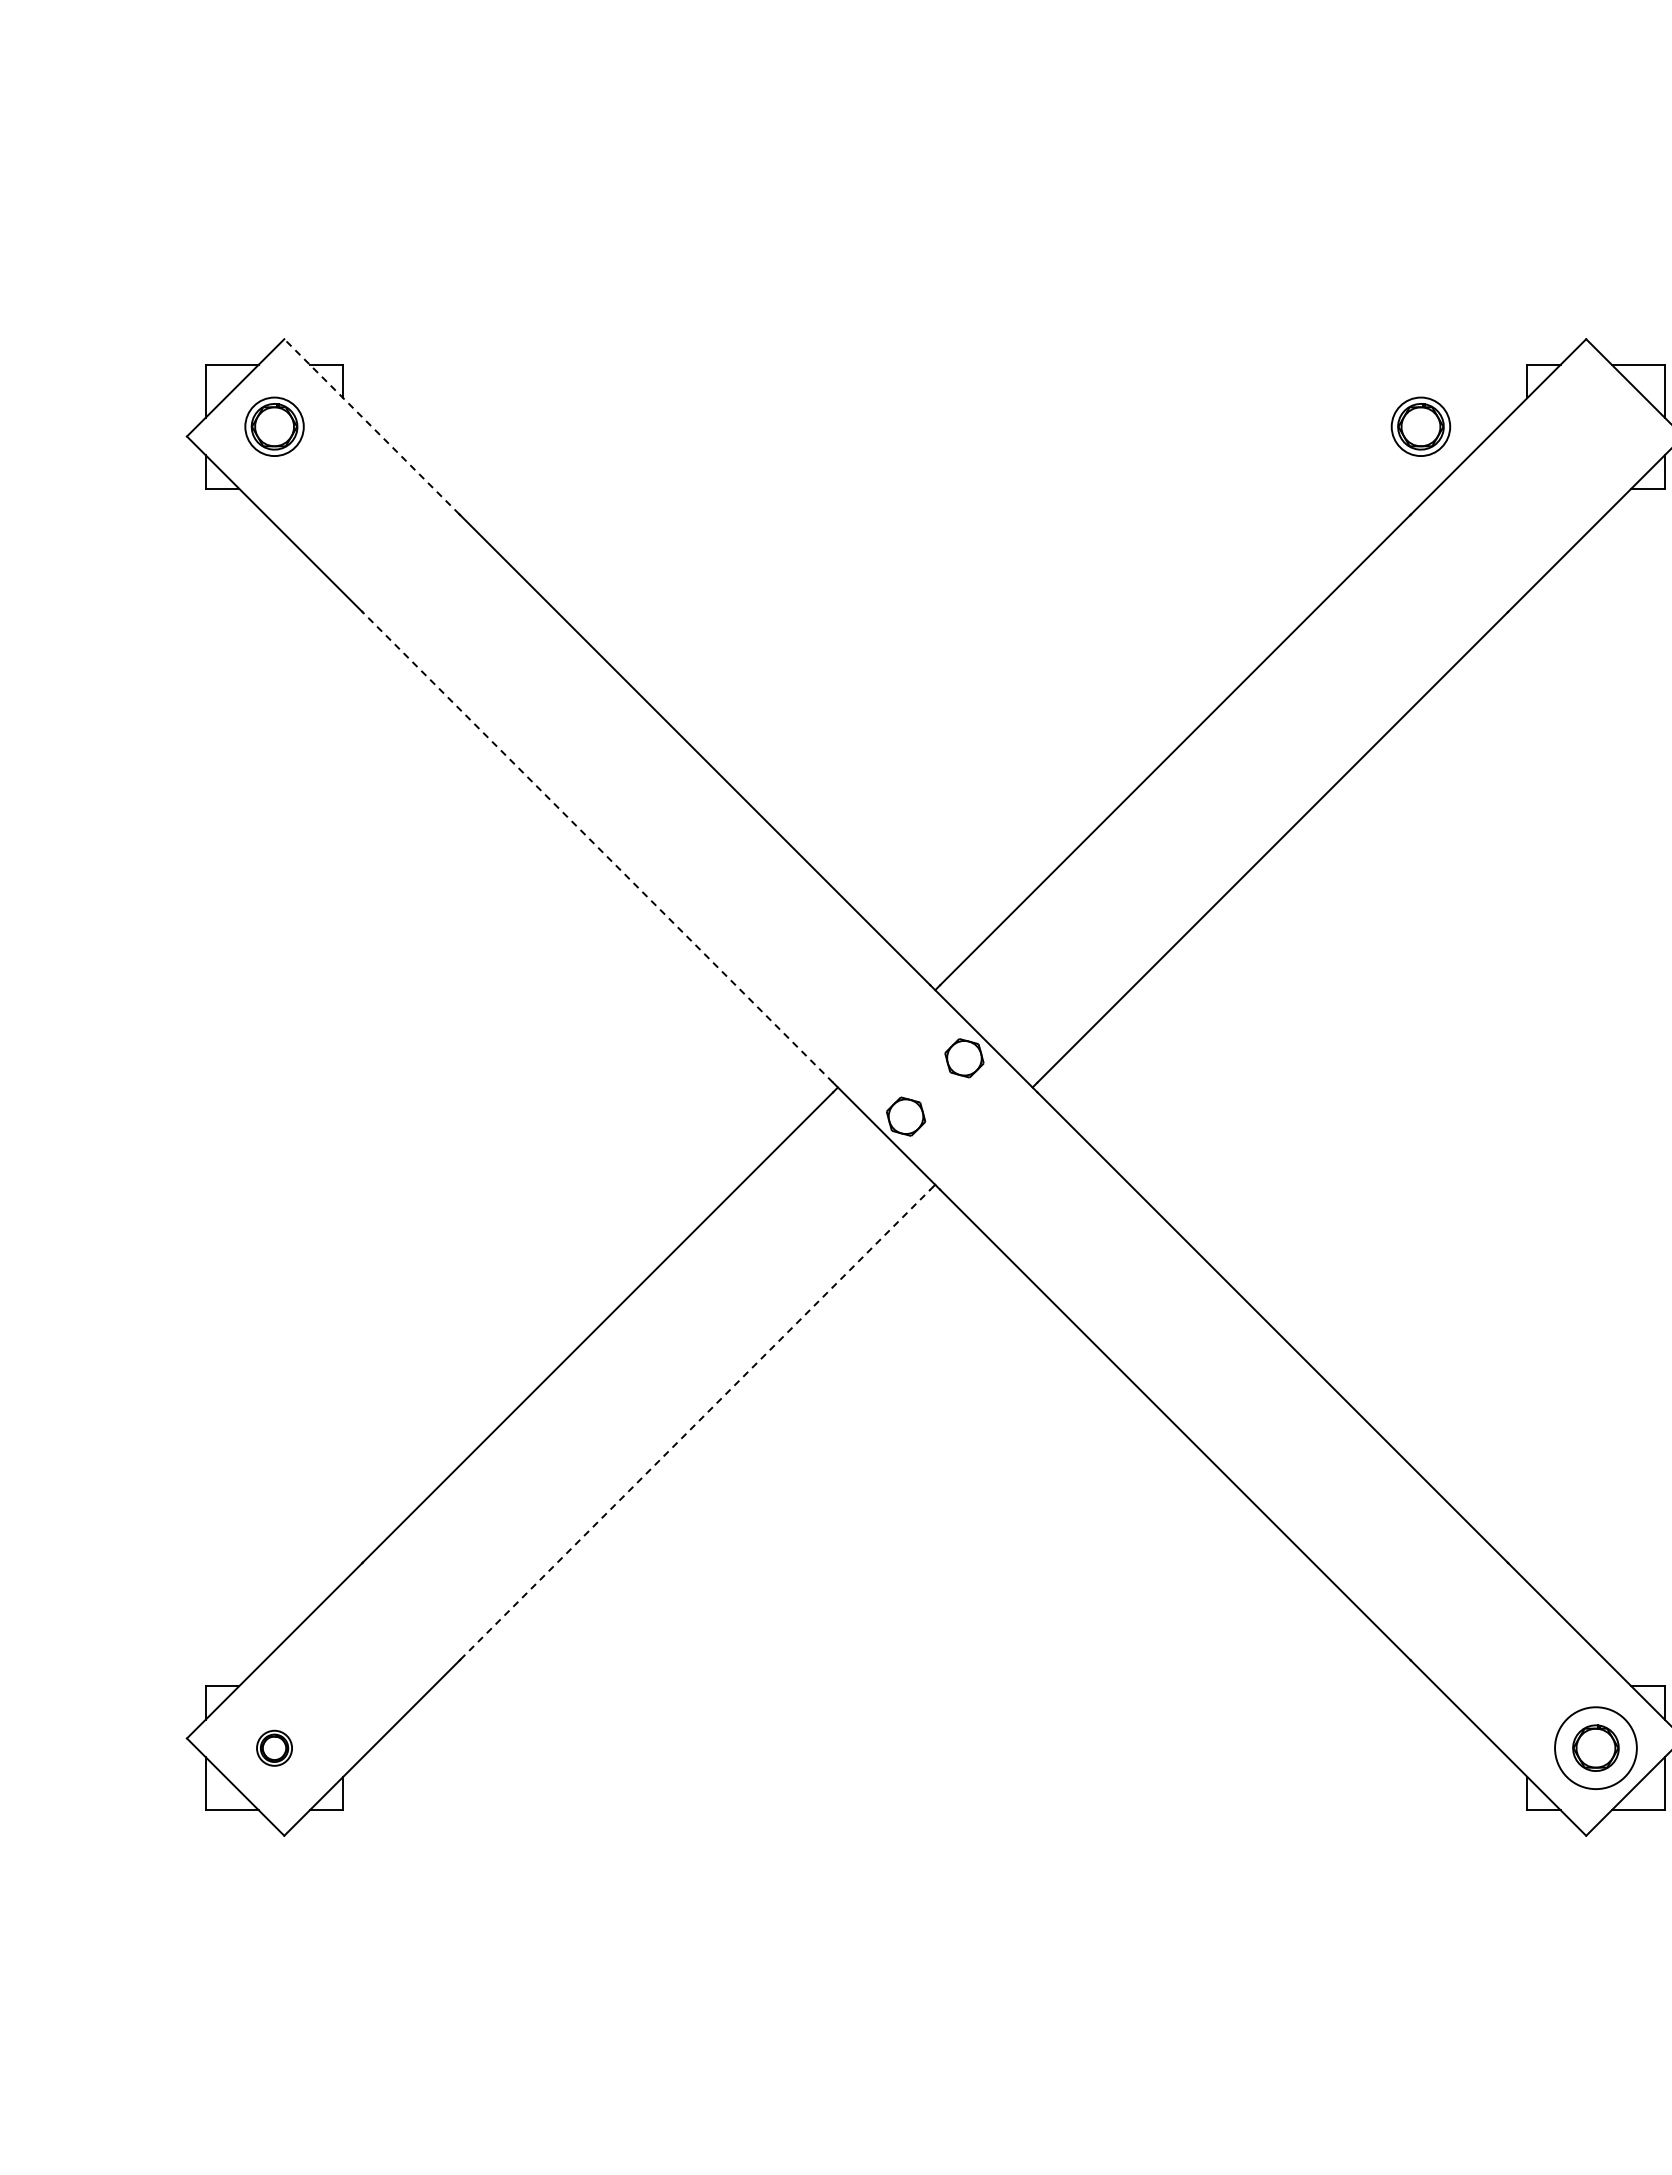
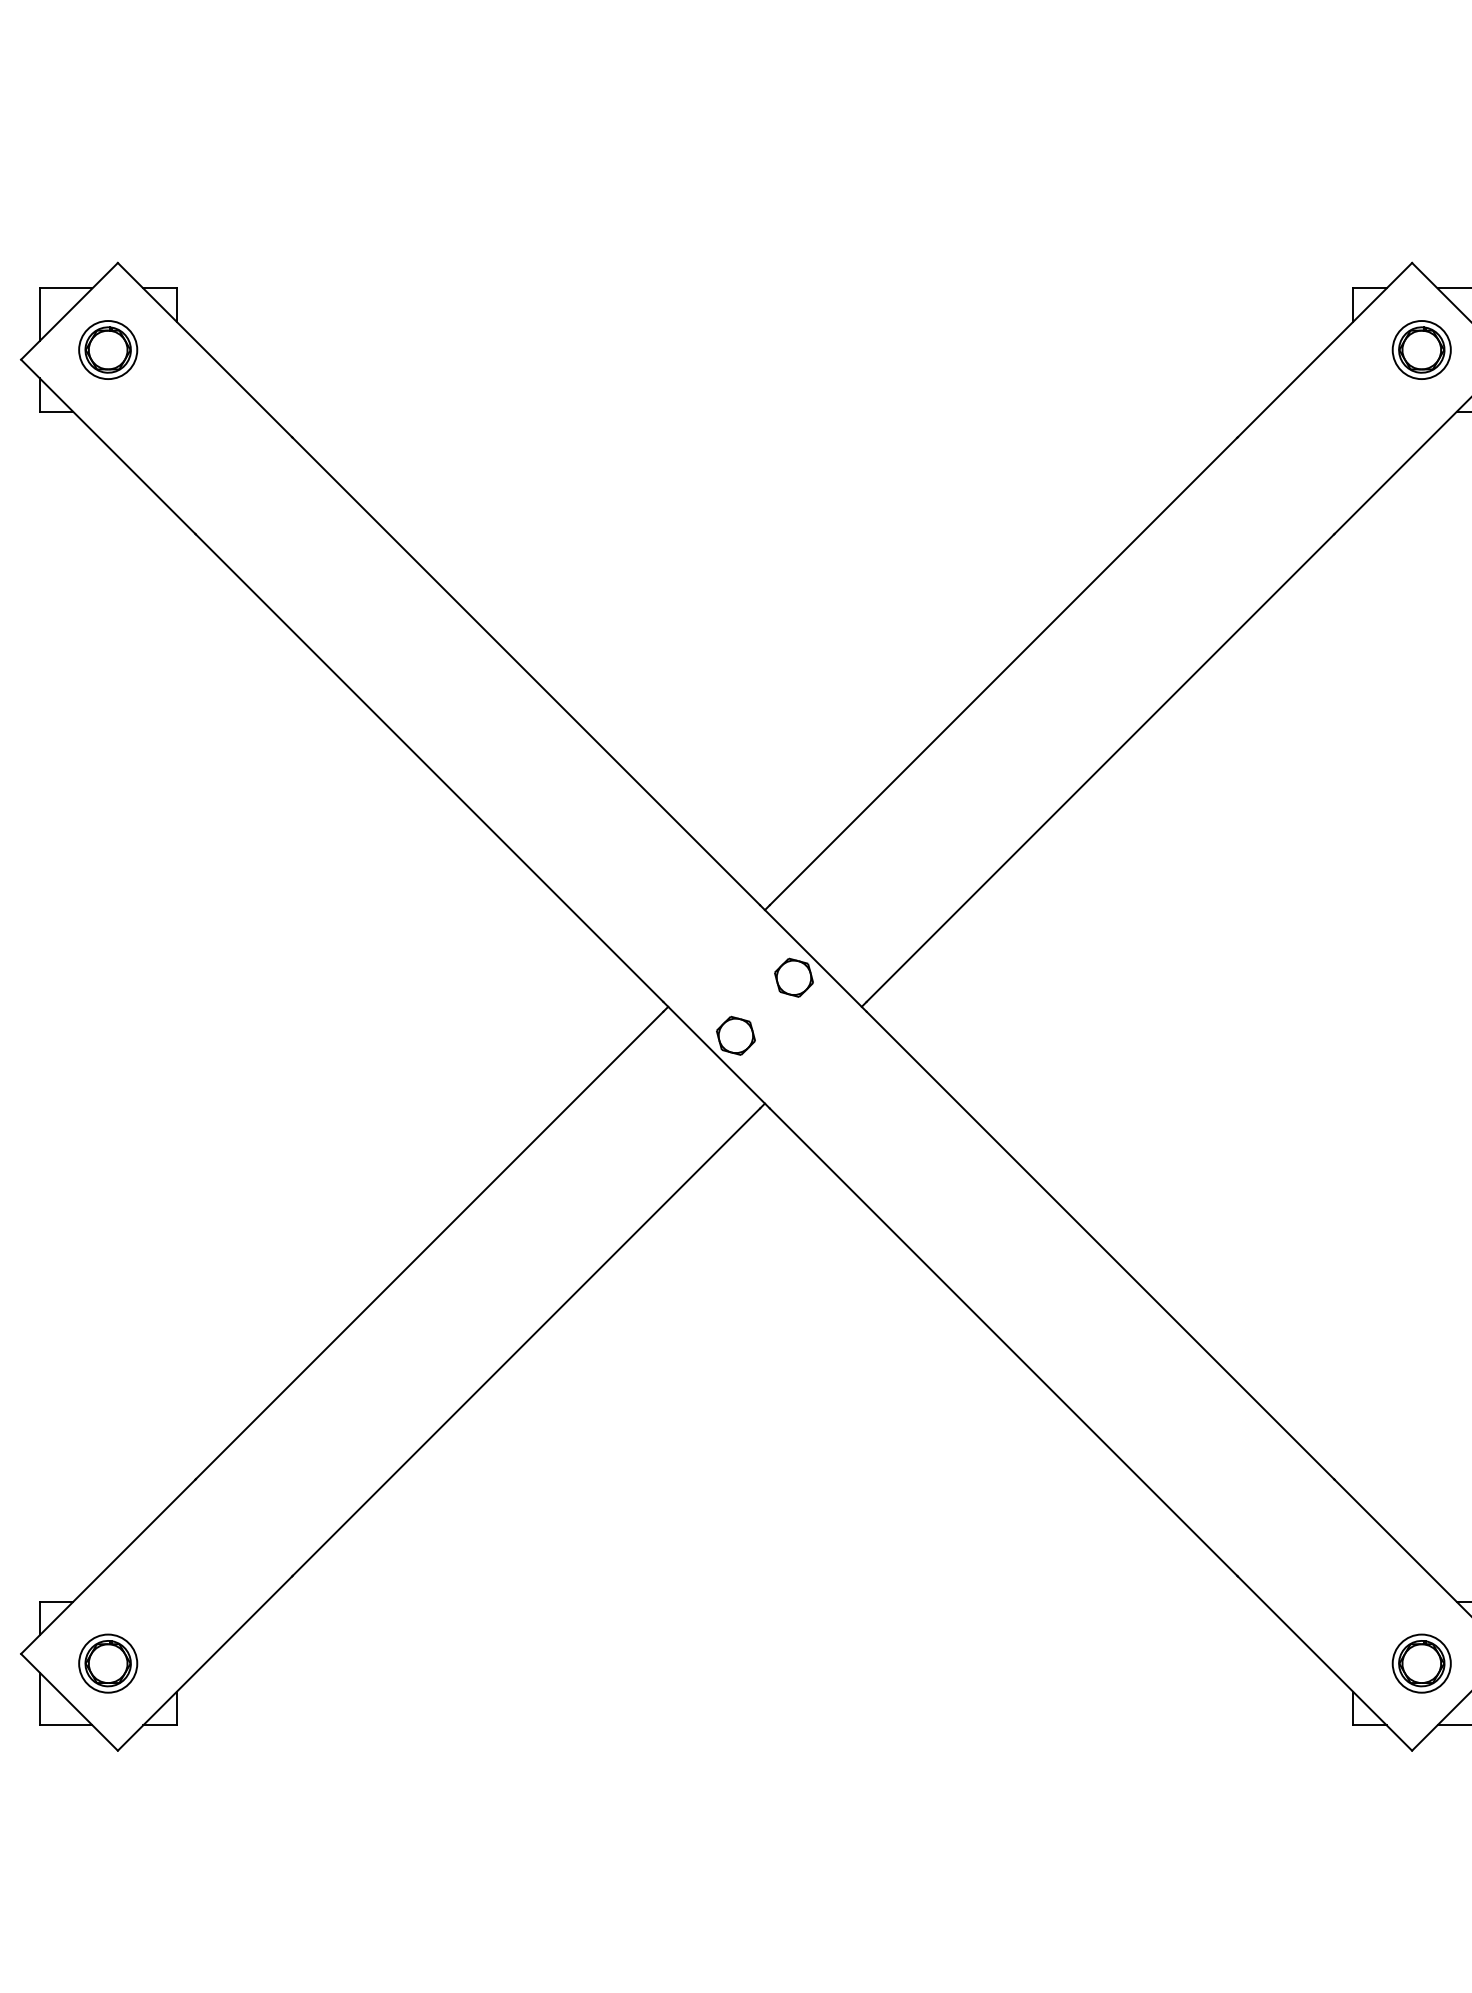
line: (371, 426) -> (204, 349), dashed -> solid
part: (1420, 426) -> (1421, 349), moved
line: (597, 847) -> (429, 768), dashed -> solid
line: (695, 1424) -> (526, 1341), dashed -> solid
circle: (1595, 1747) -> (1421, 1662), size x0.71
part: (274, 1748) -> (108, 1663), size x1.67

